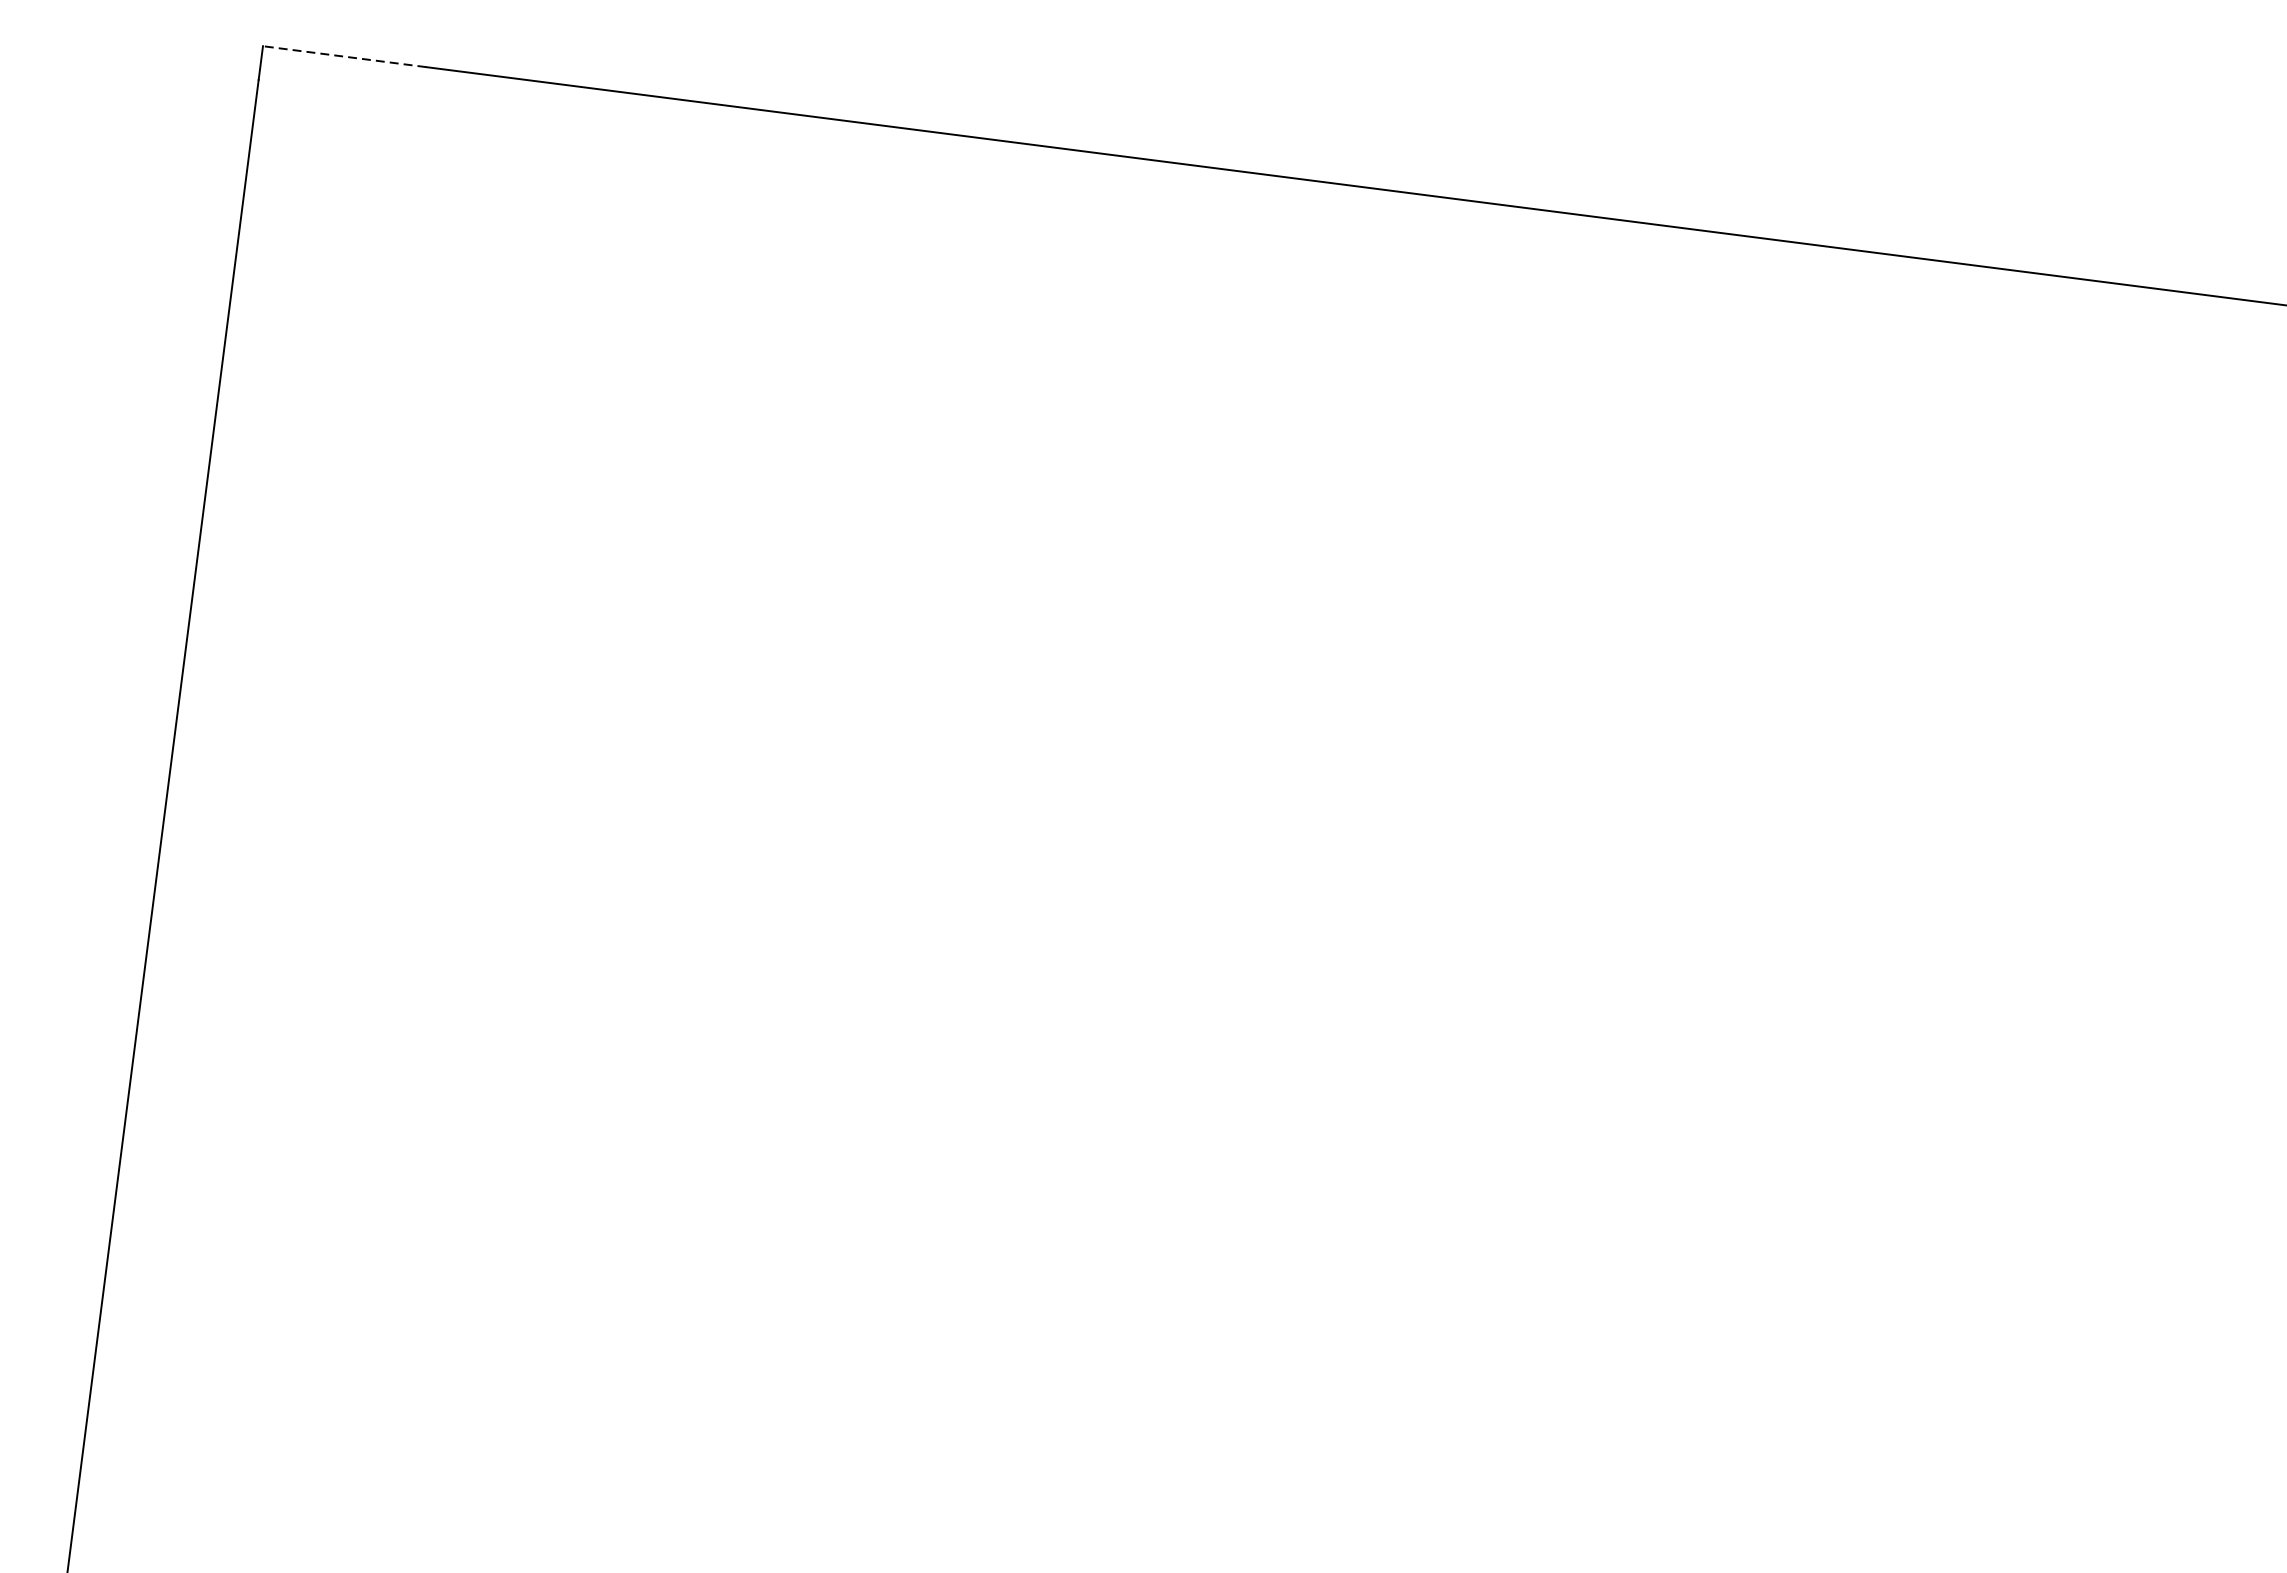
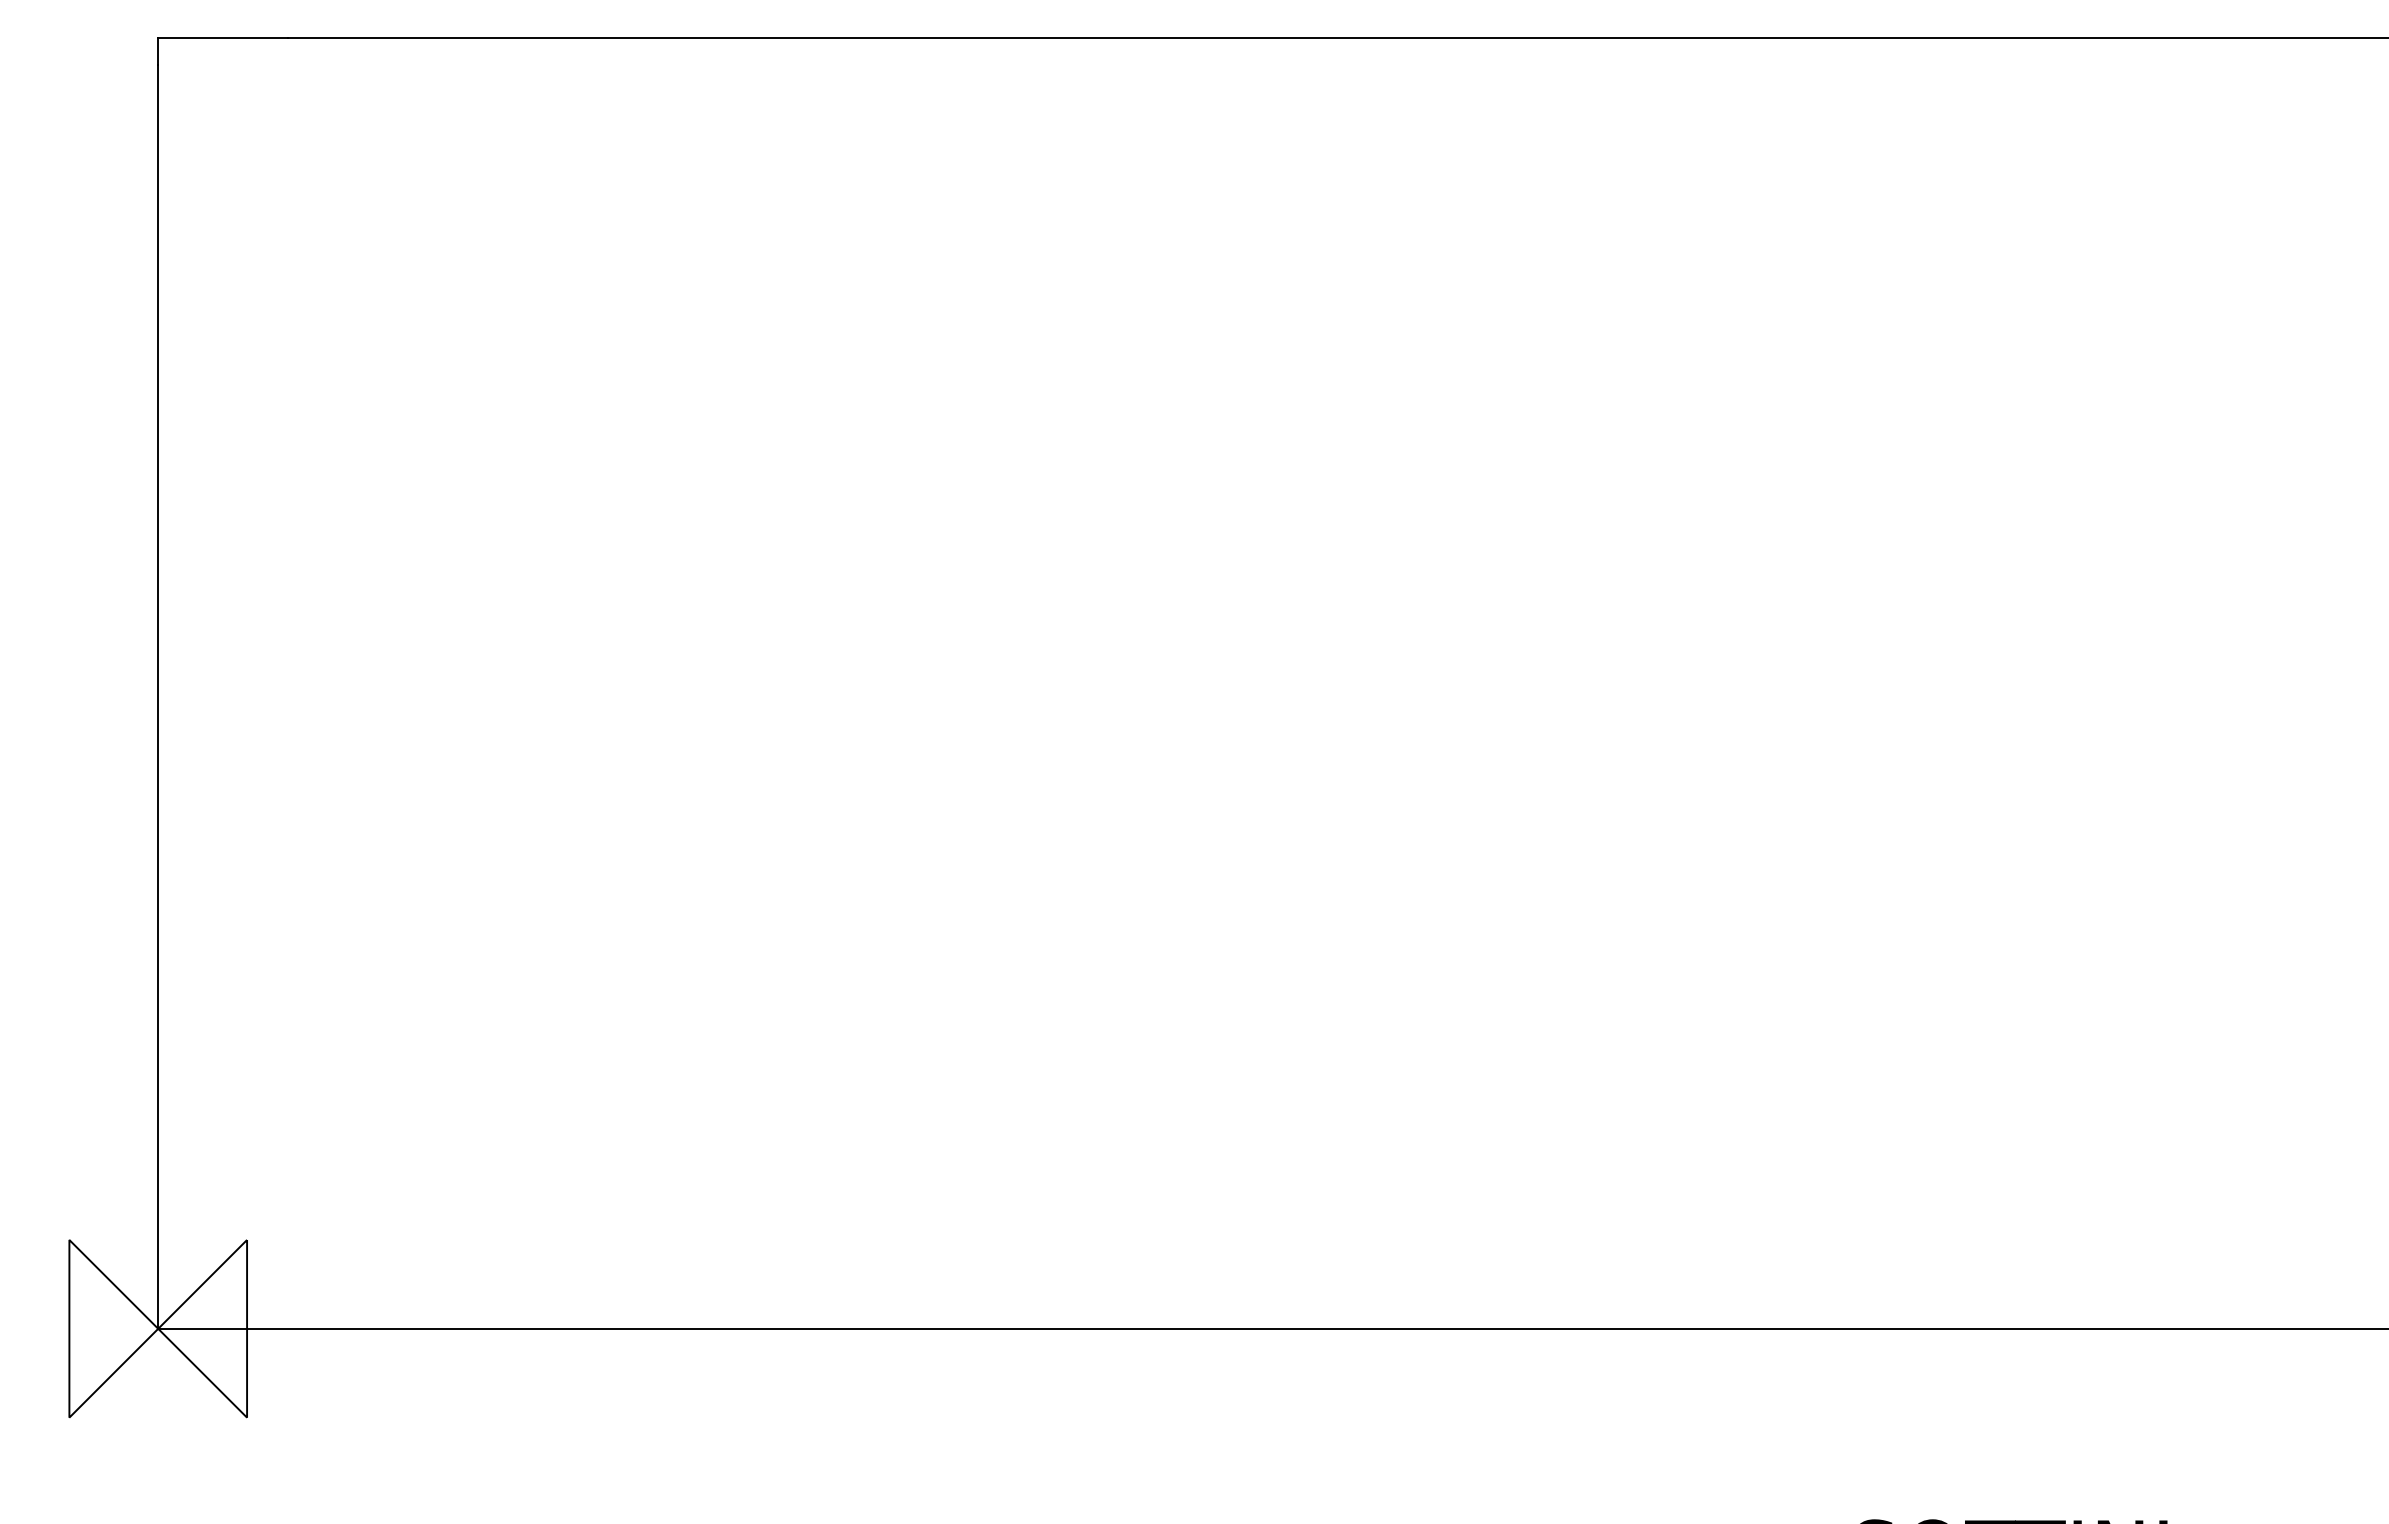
line: (344, 56) -> (222, 38), dashed -> solid

